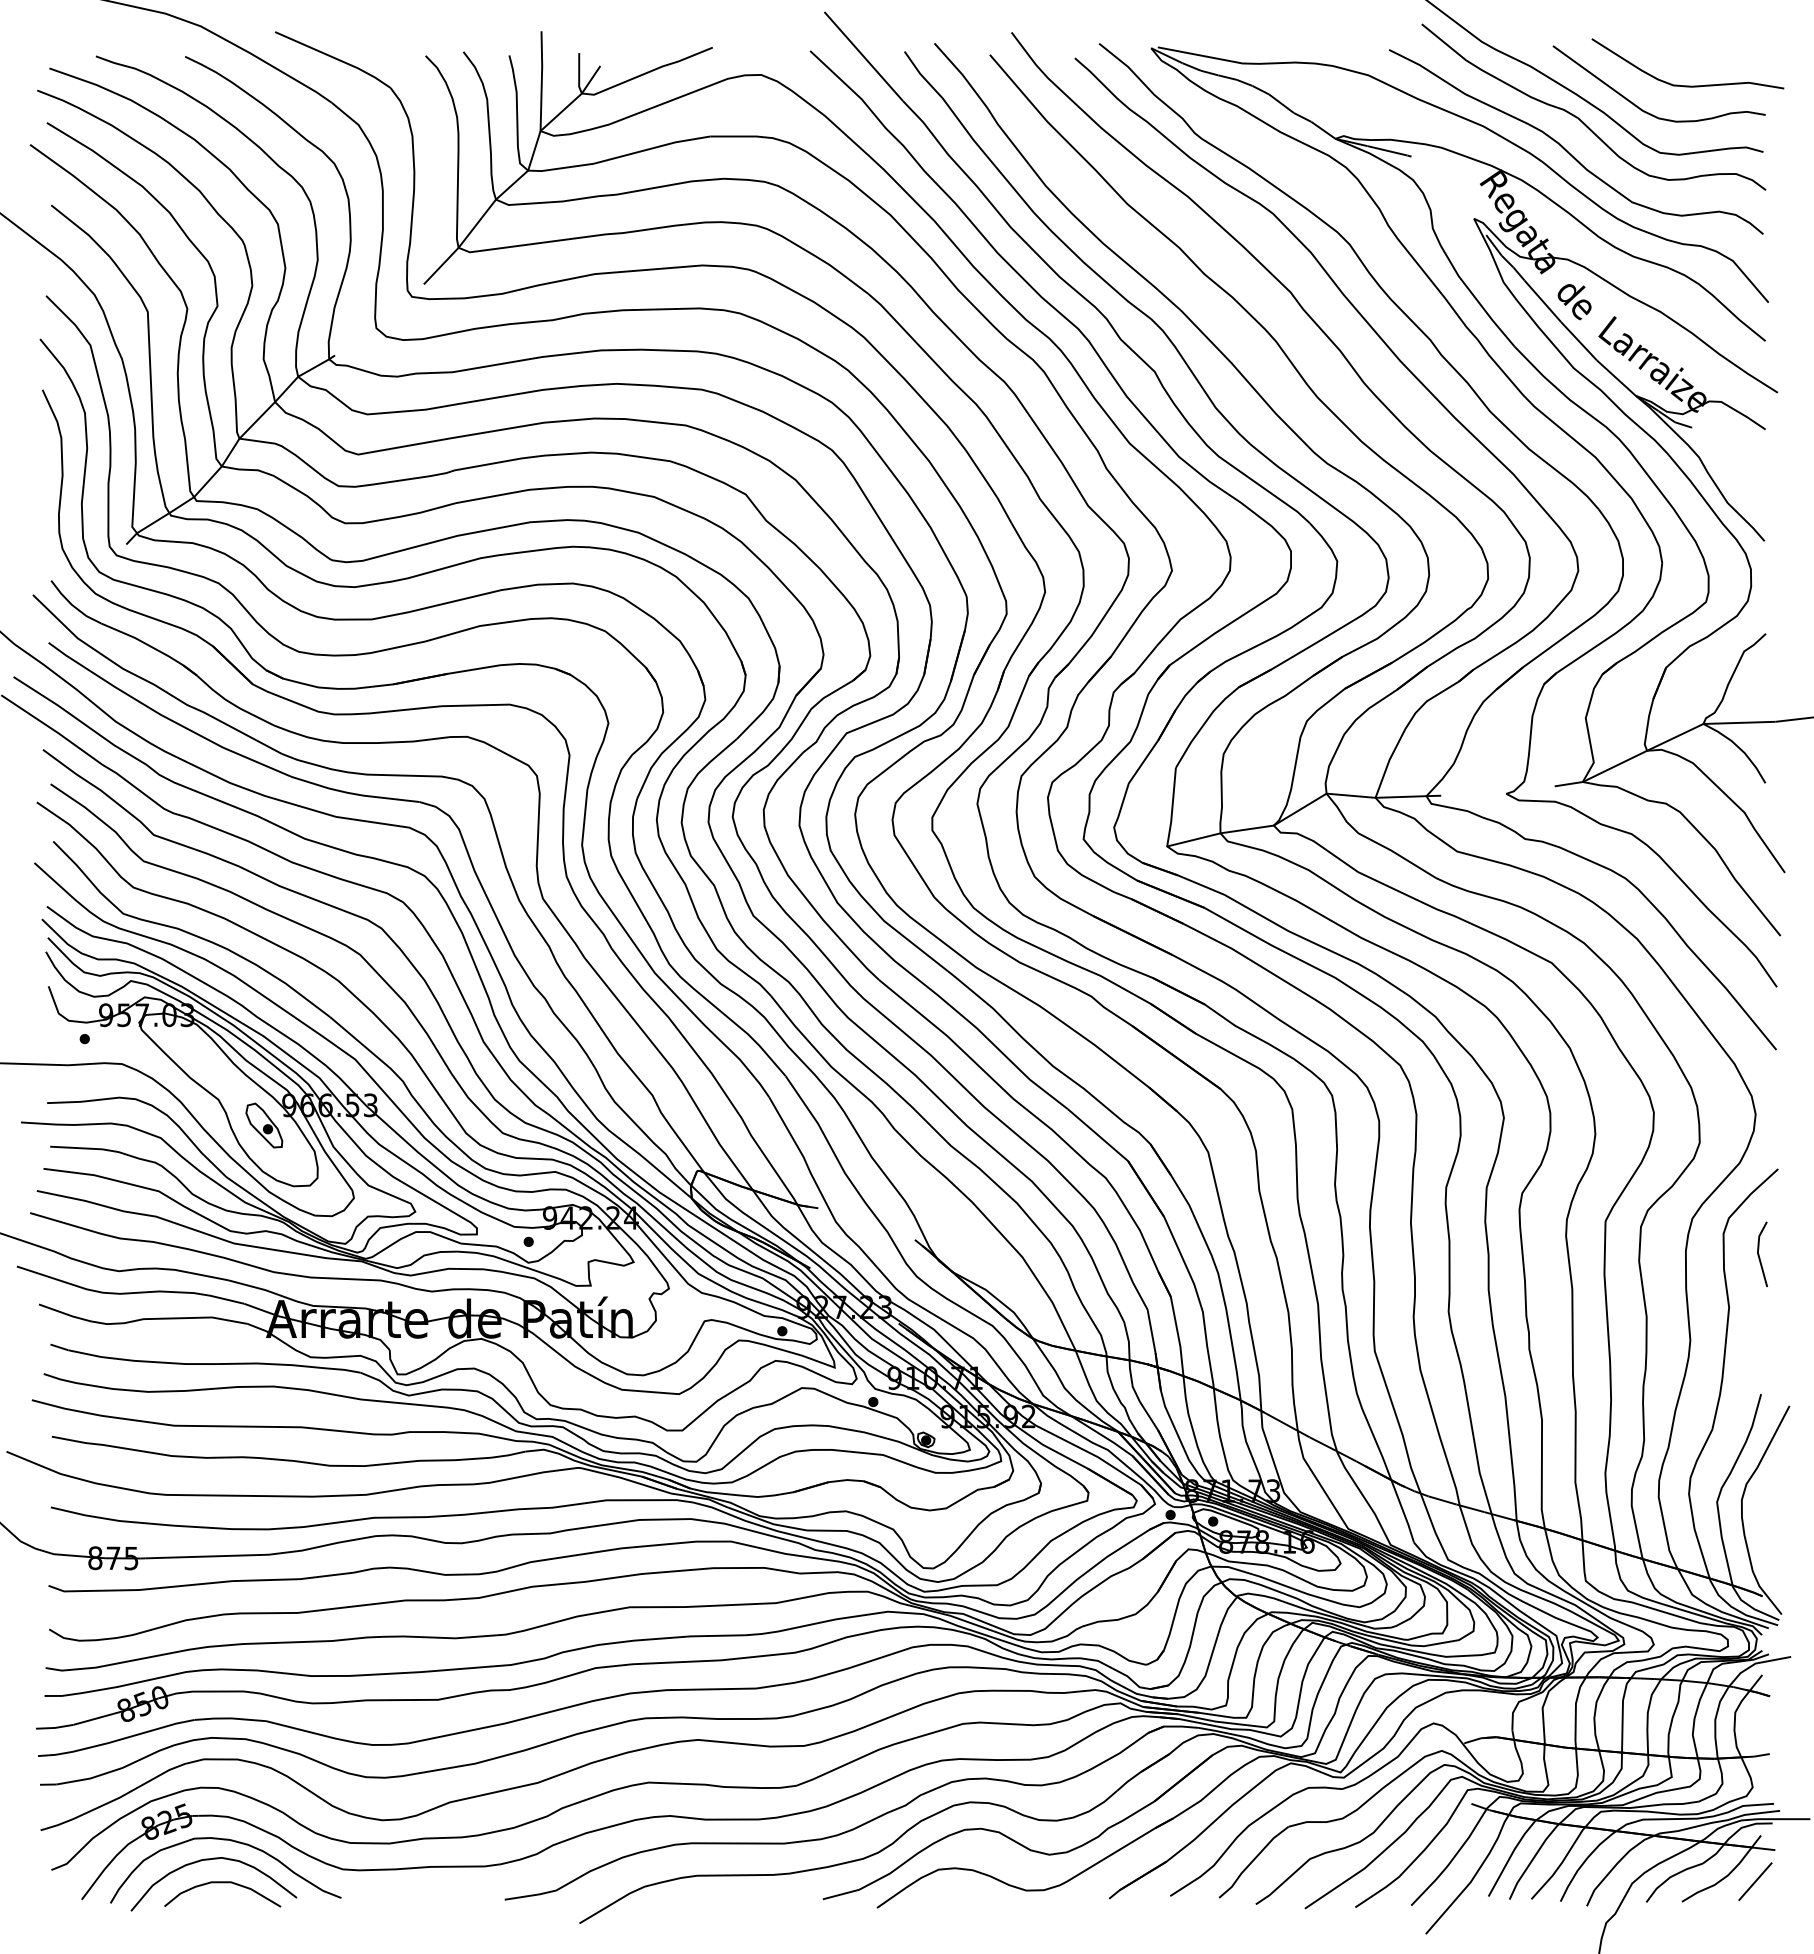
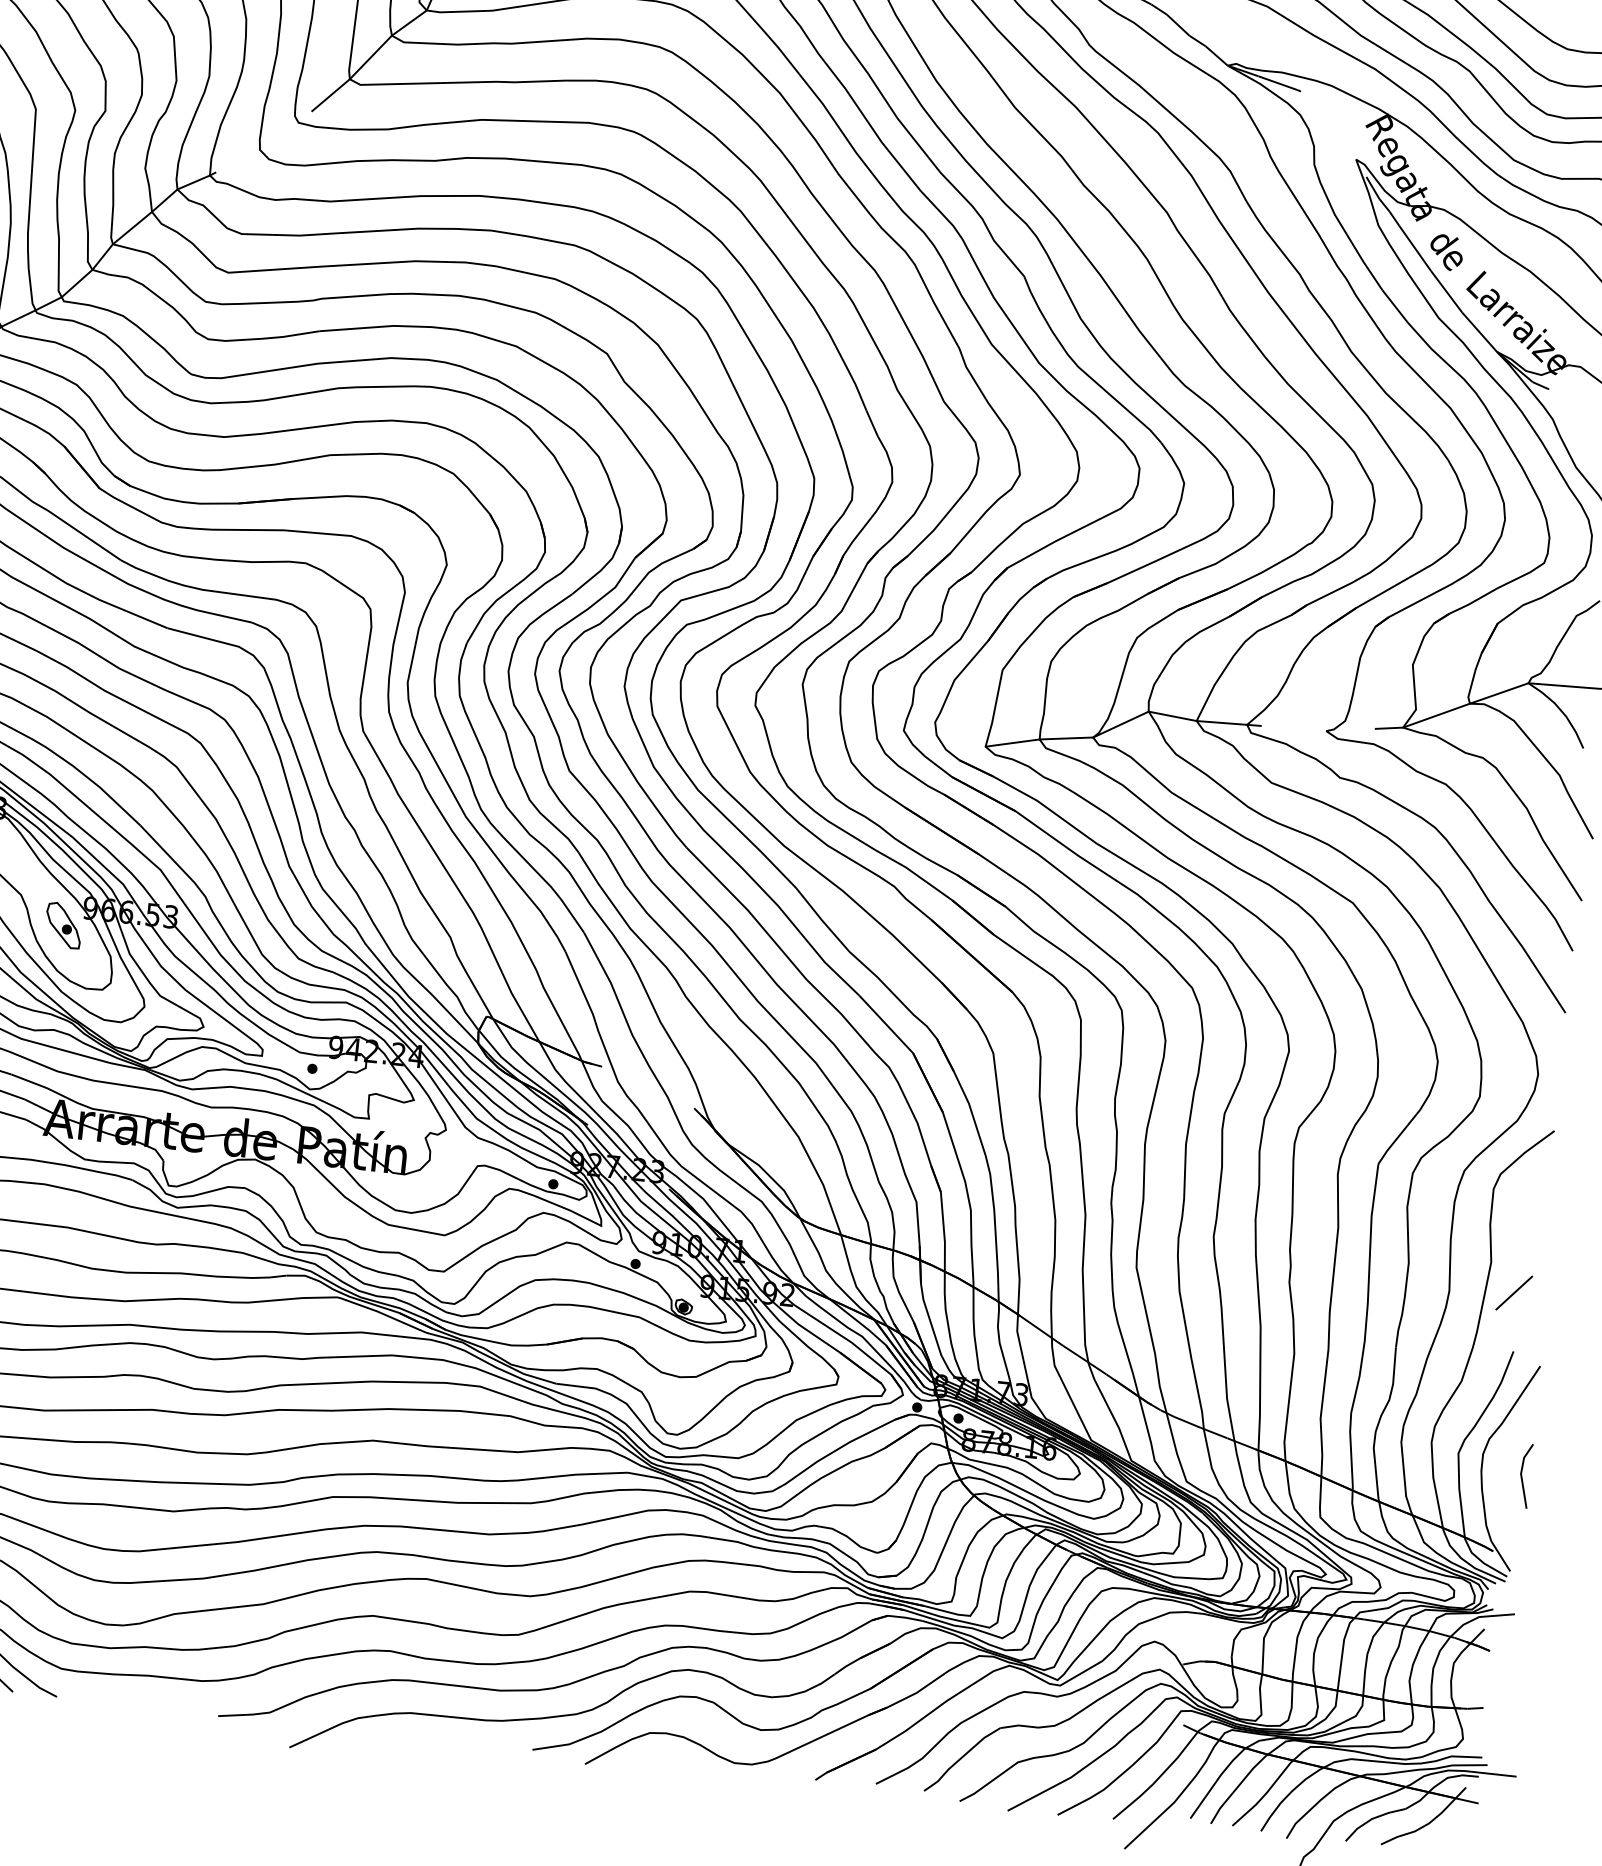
line: (1759, 1254) -> (1522, 1475), moved
line: (1755, 1881) -> (1514, 1292), moved

